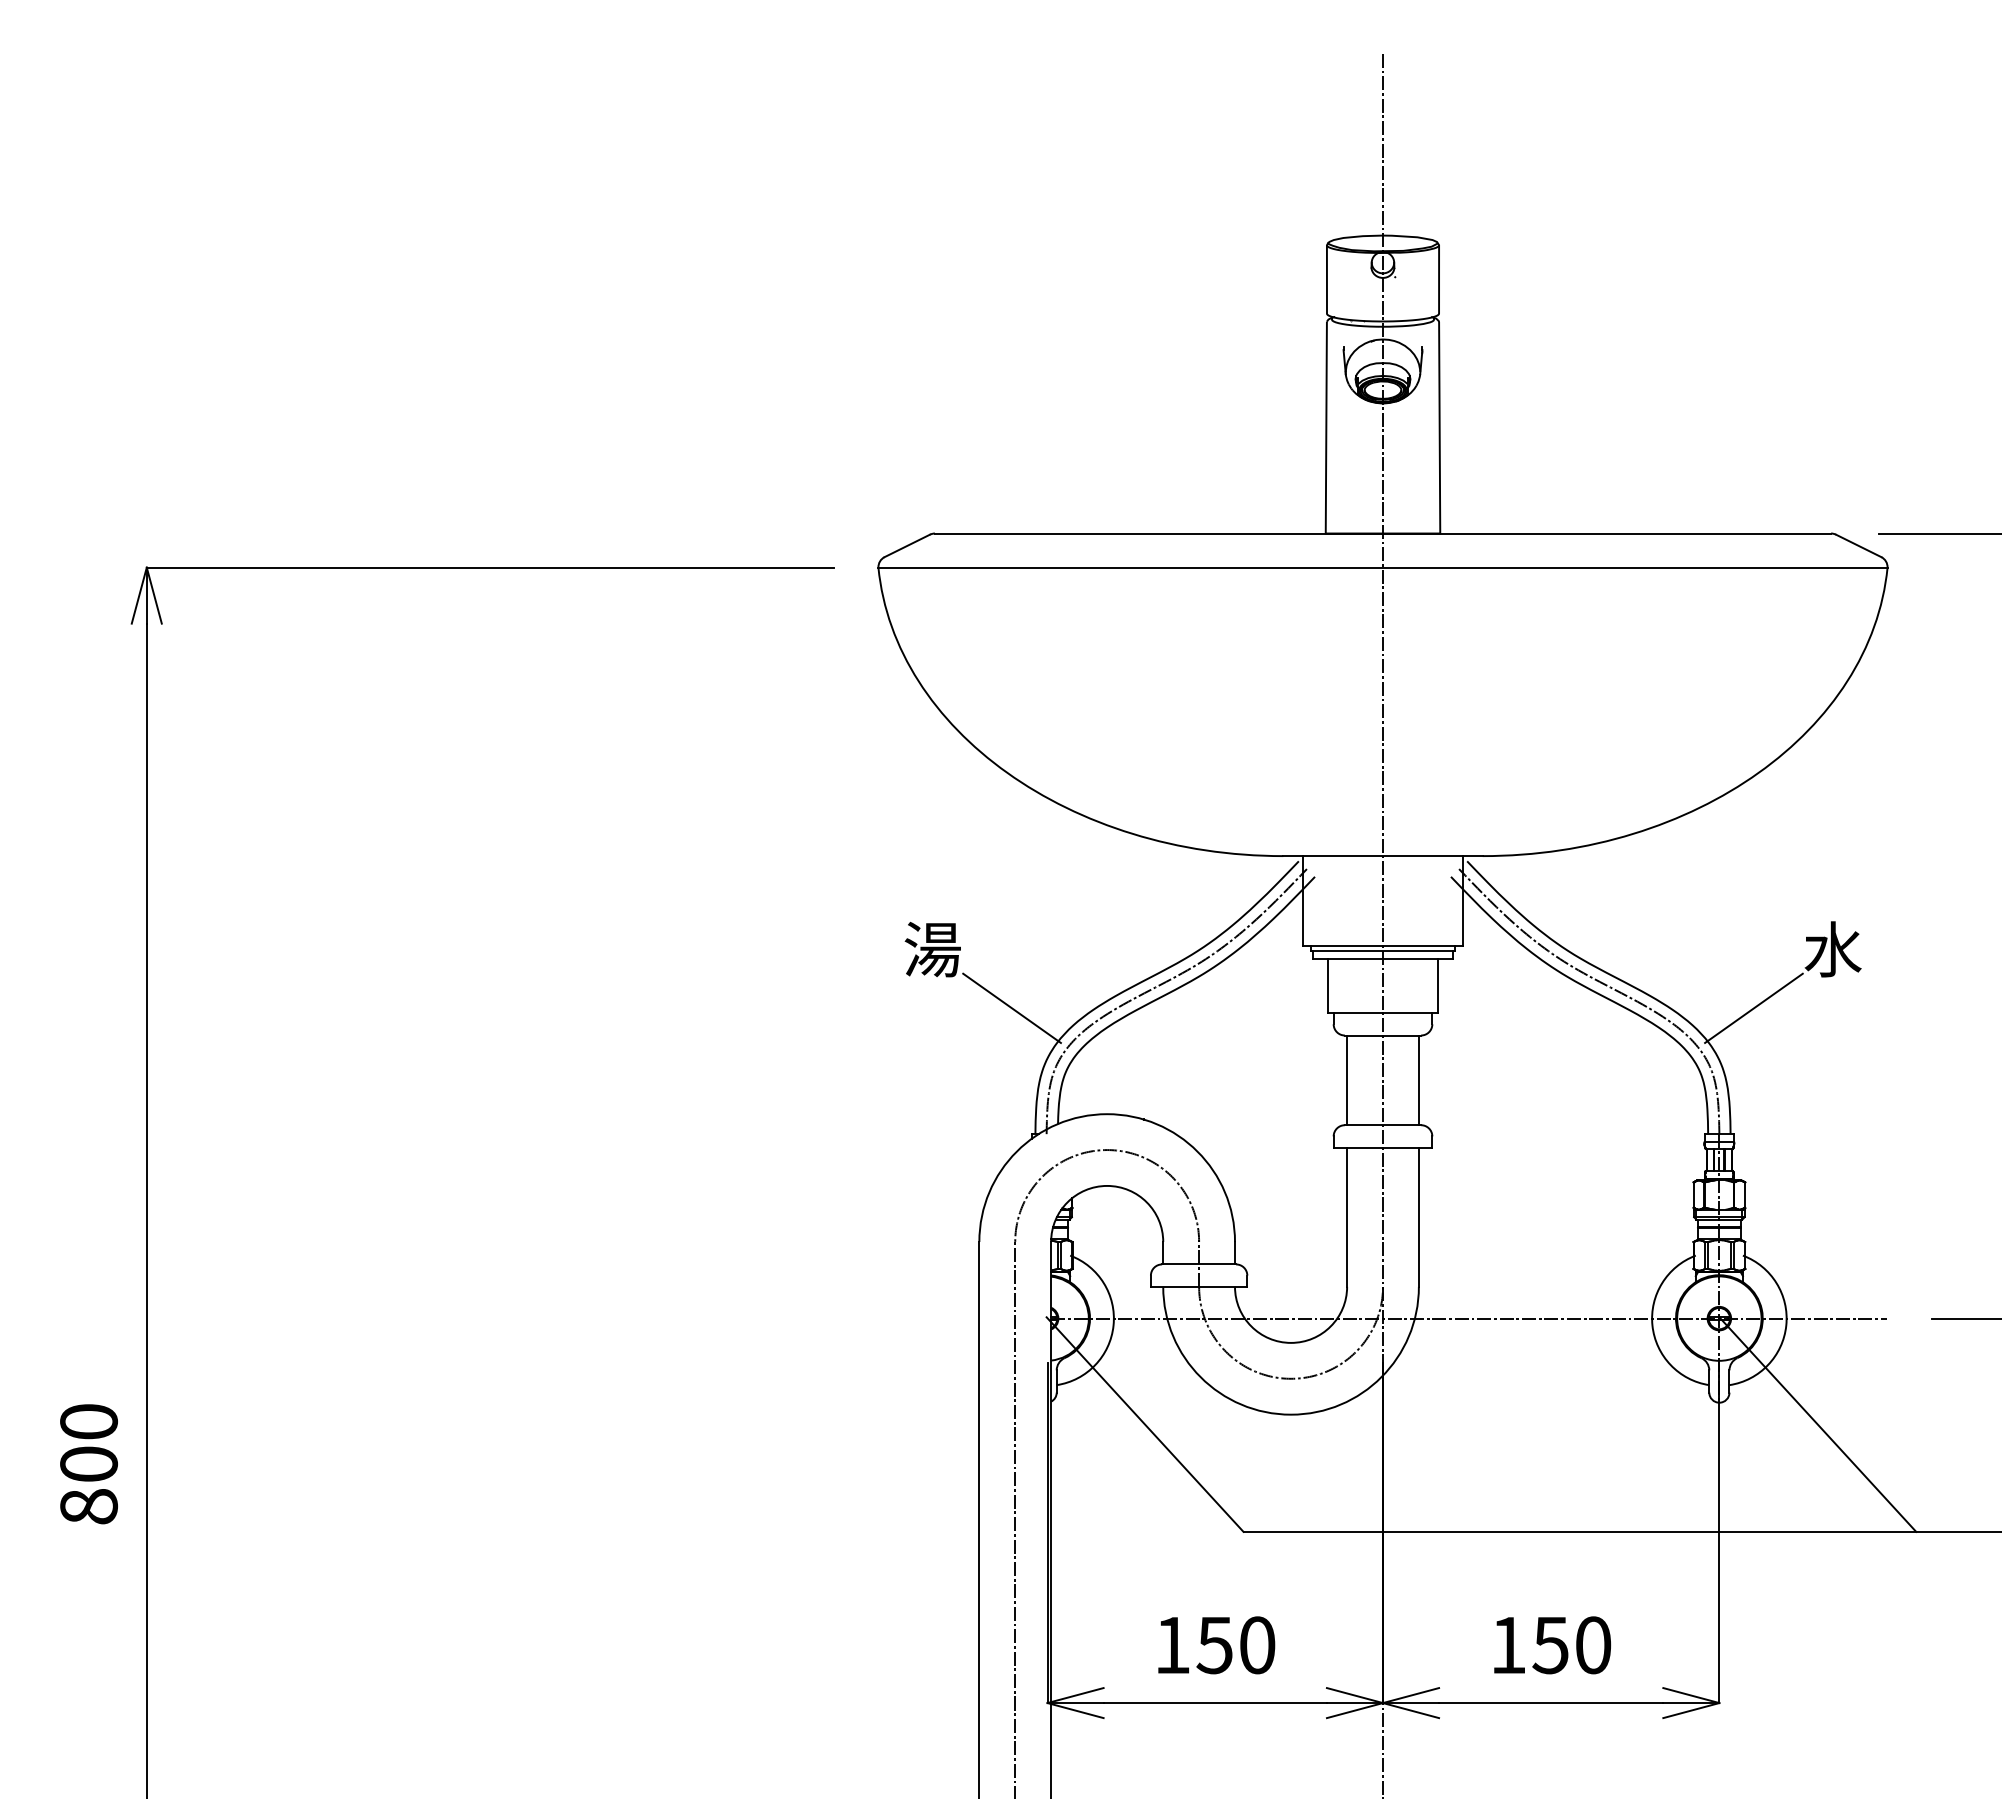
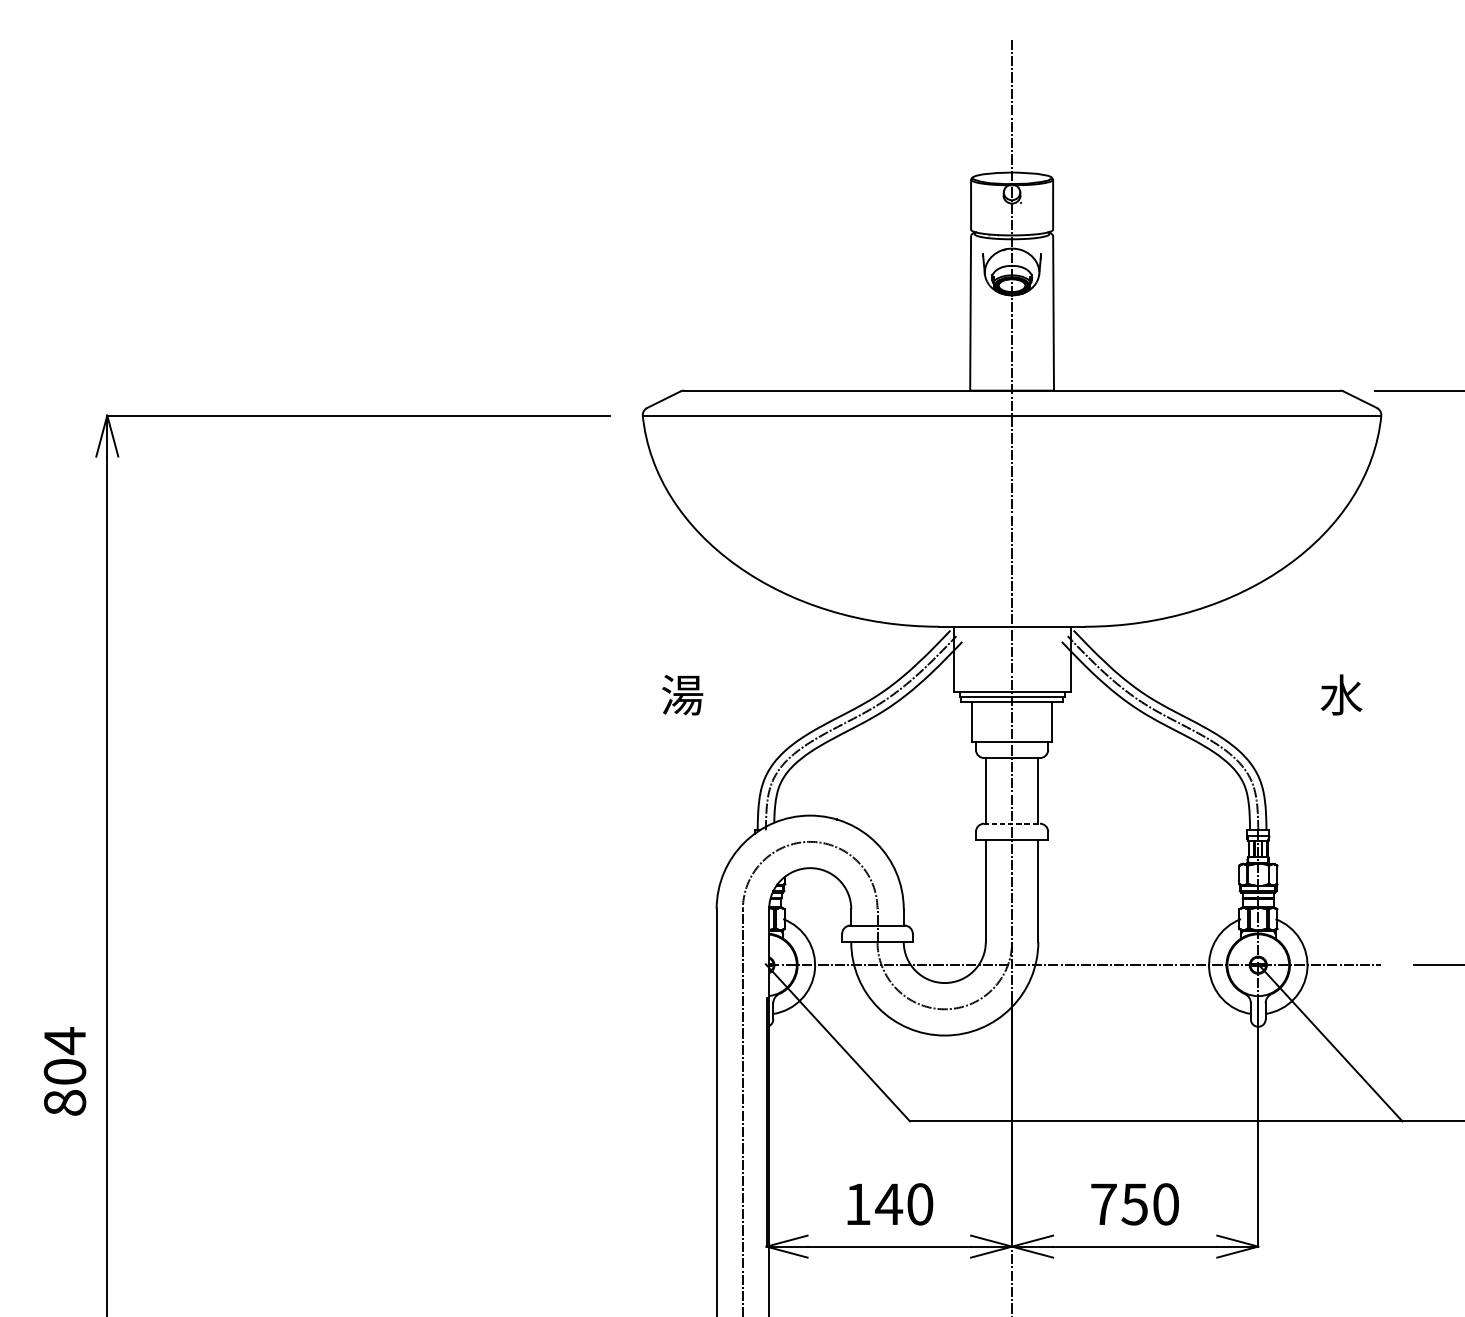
line: (1011, 1007) -> (740, 737), removed
line: (1753, 1007) -> (1283, 737), removed
line: (1383, 1125) -> (1012, 823), solid -> dashed
text: (88, 1422) -> (64, 1041), 800 -> 804
text: (1214, 1645) -> (888, 1204), 150 -> 140
text: (1508, 1645) -> (1103, 1204), 150 -> 750

